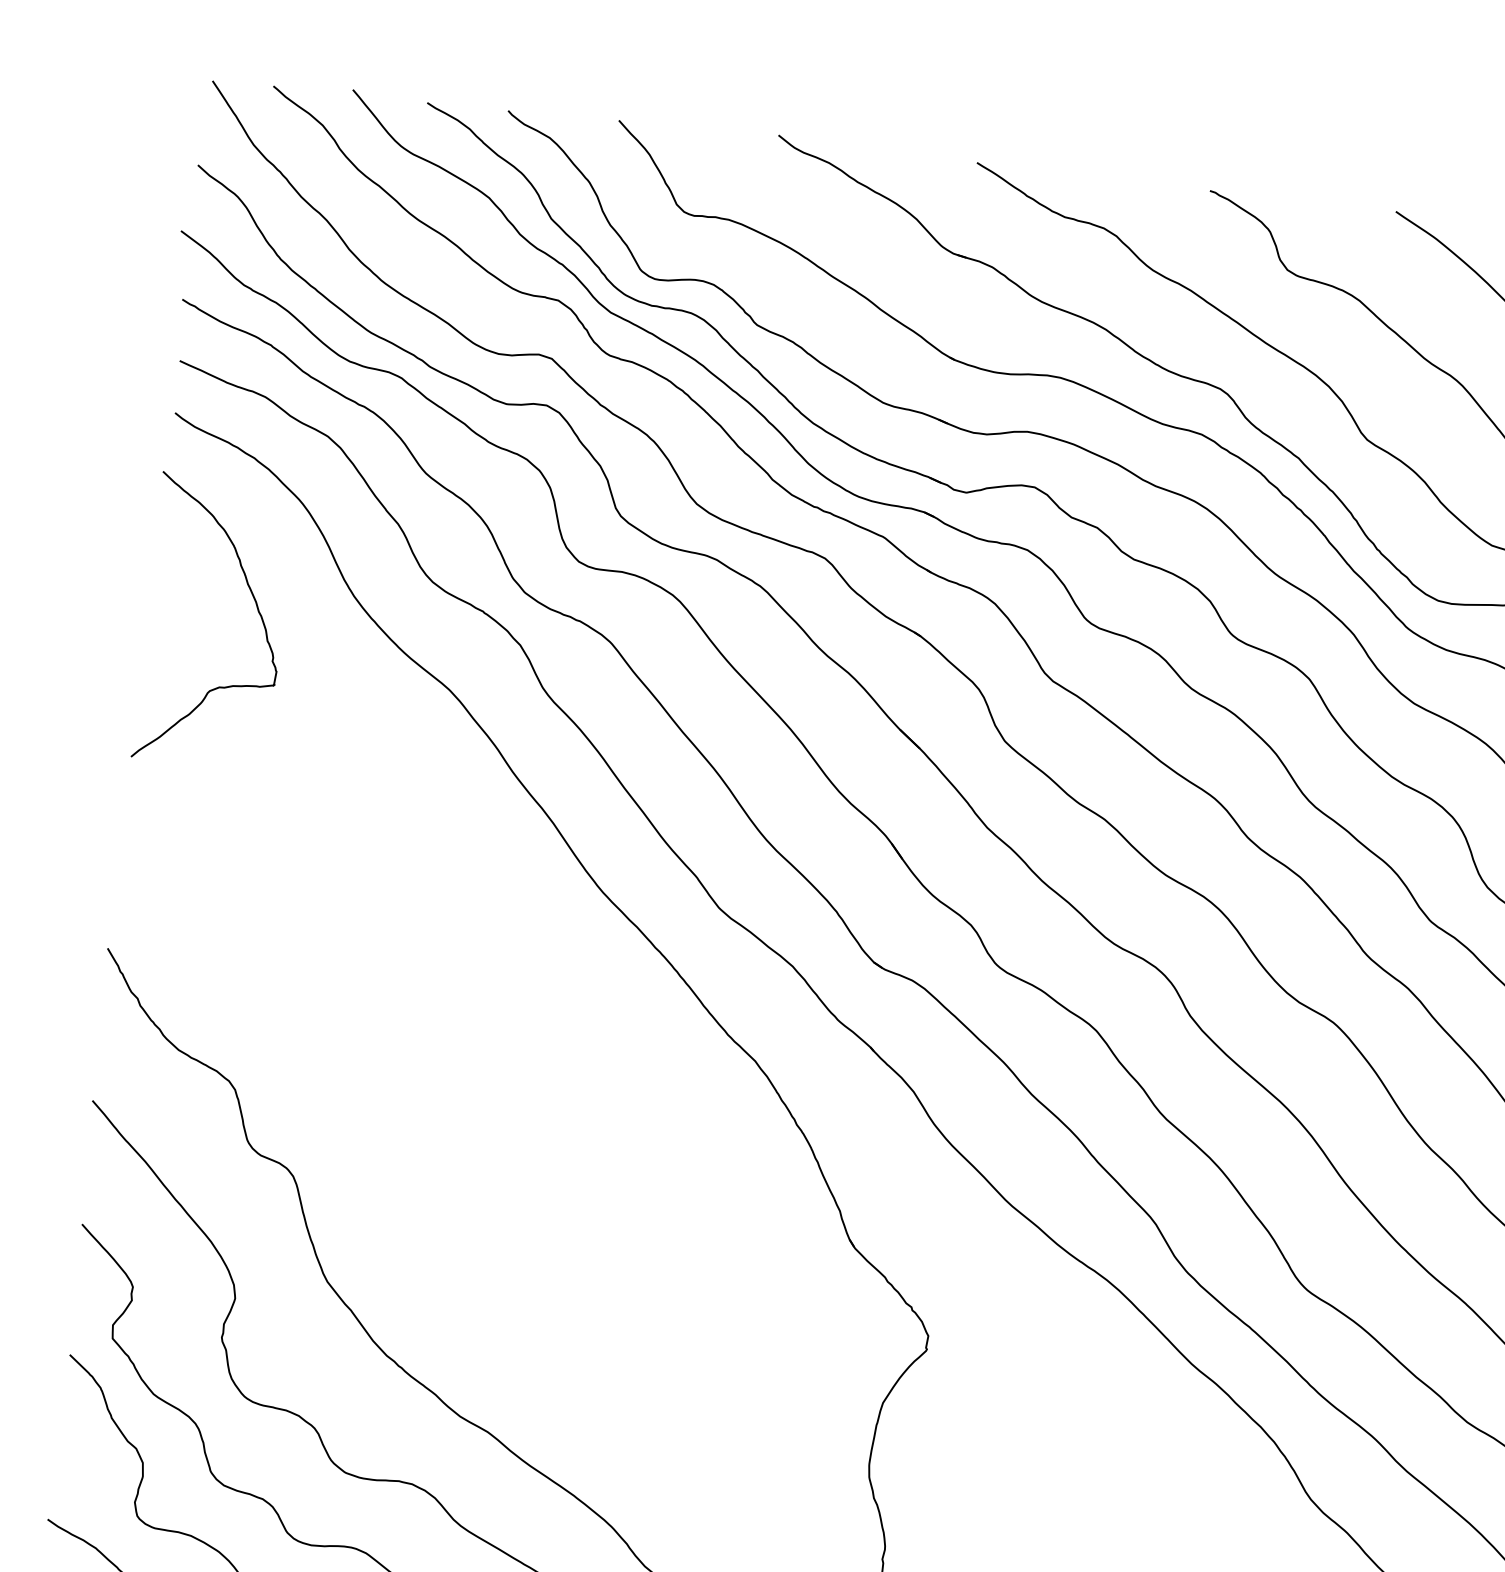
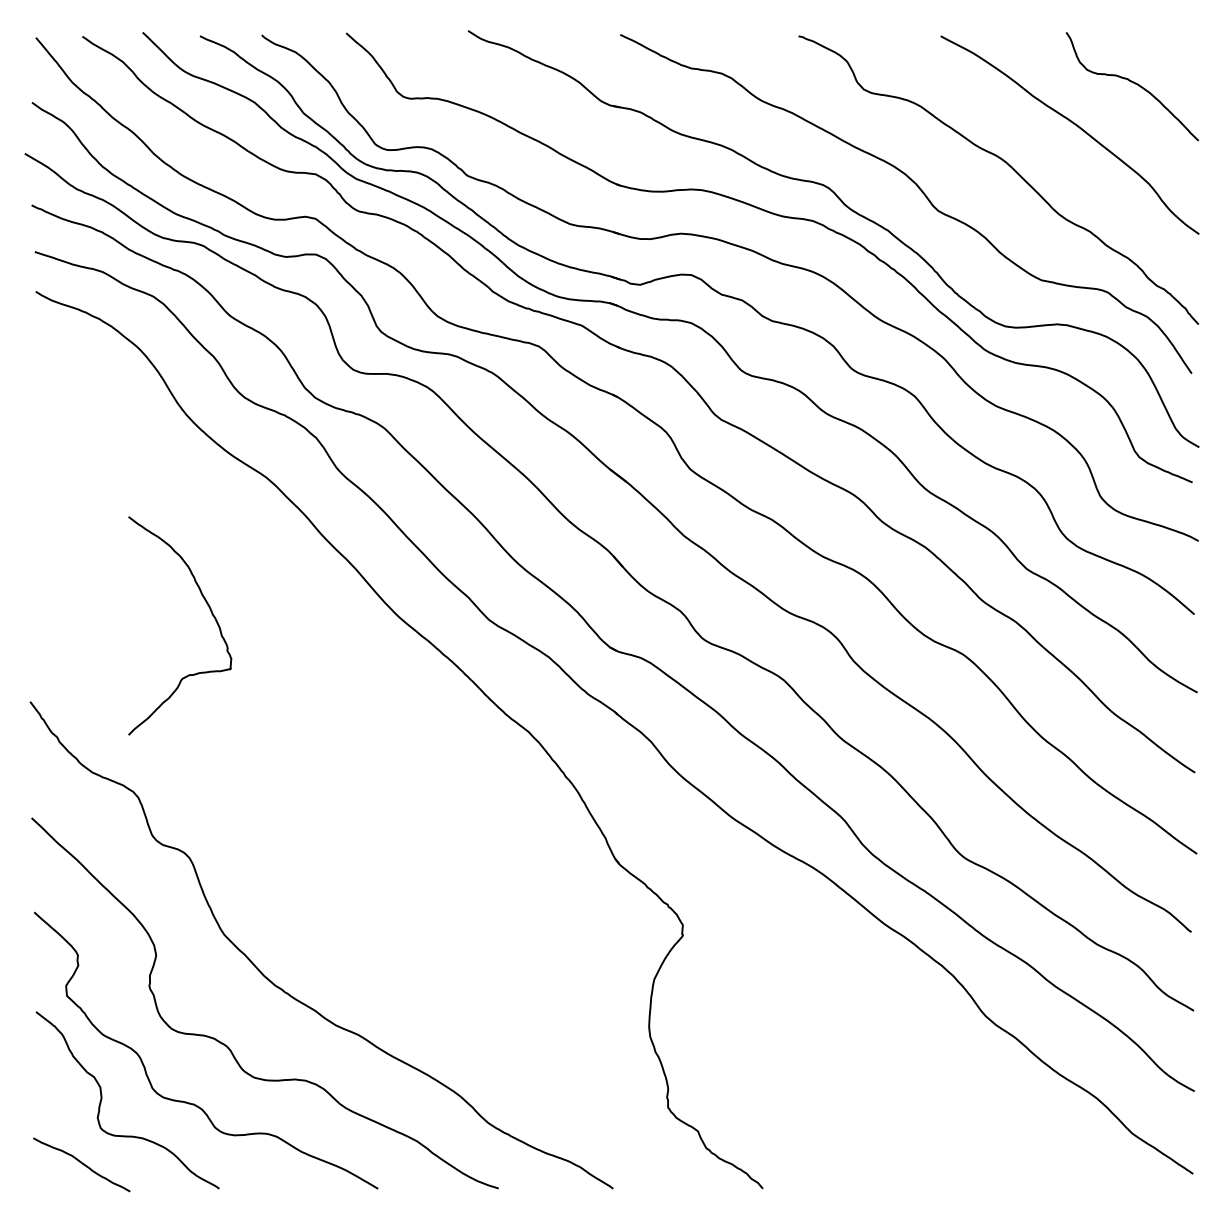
curve: (257, 611) -> (211, 614), moved

